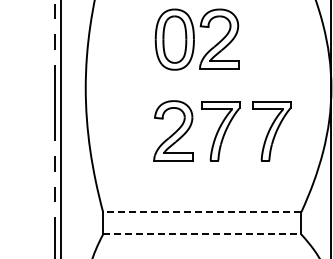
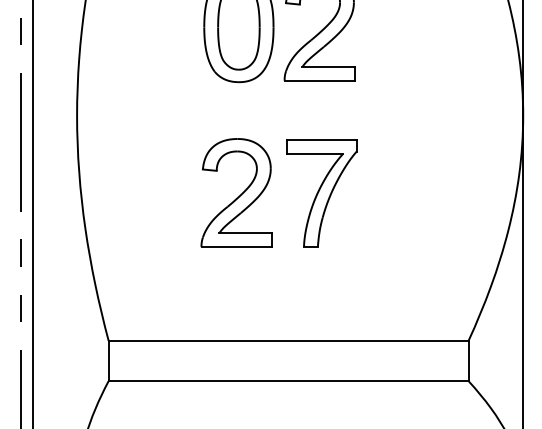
part: (271, 131) -> (414, 194), removed
line: (201, 212) -> (287, 341), dashed -> solid
line: (202, 234) -> (289, 381), dashed -> solid

